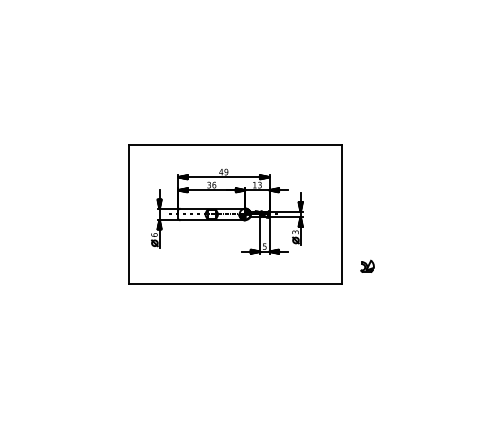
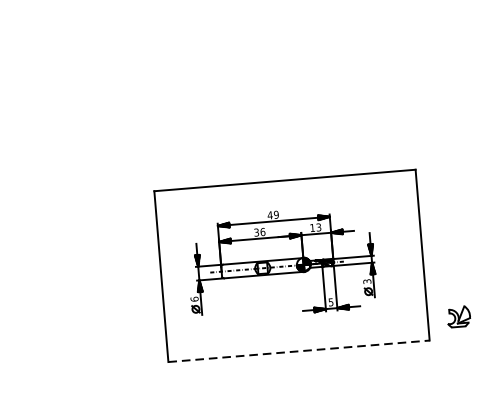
part: (367, 265) -> (458, 315), size x1.4
line: (235, 284) -> (298, 351), solid -> dashed

